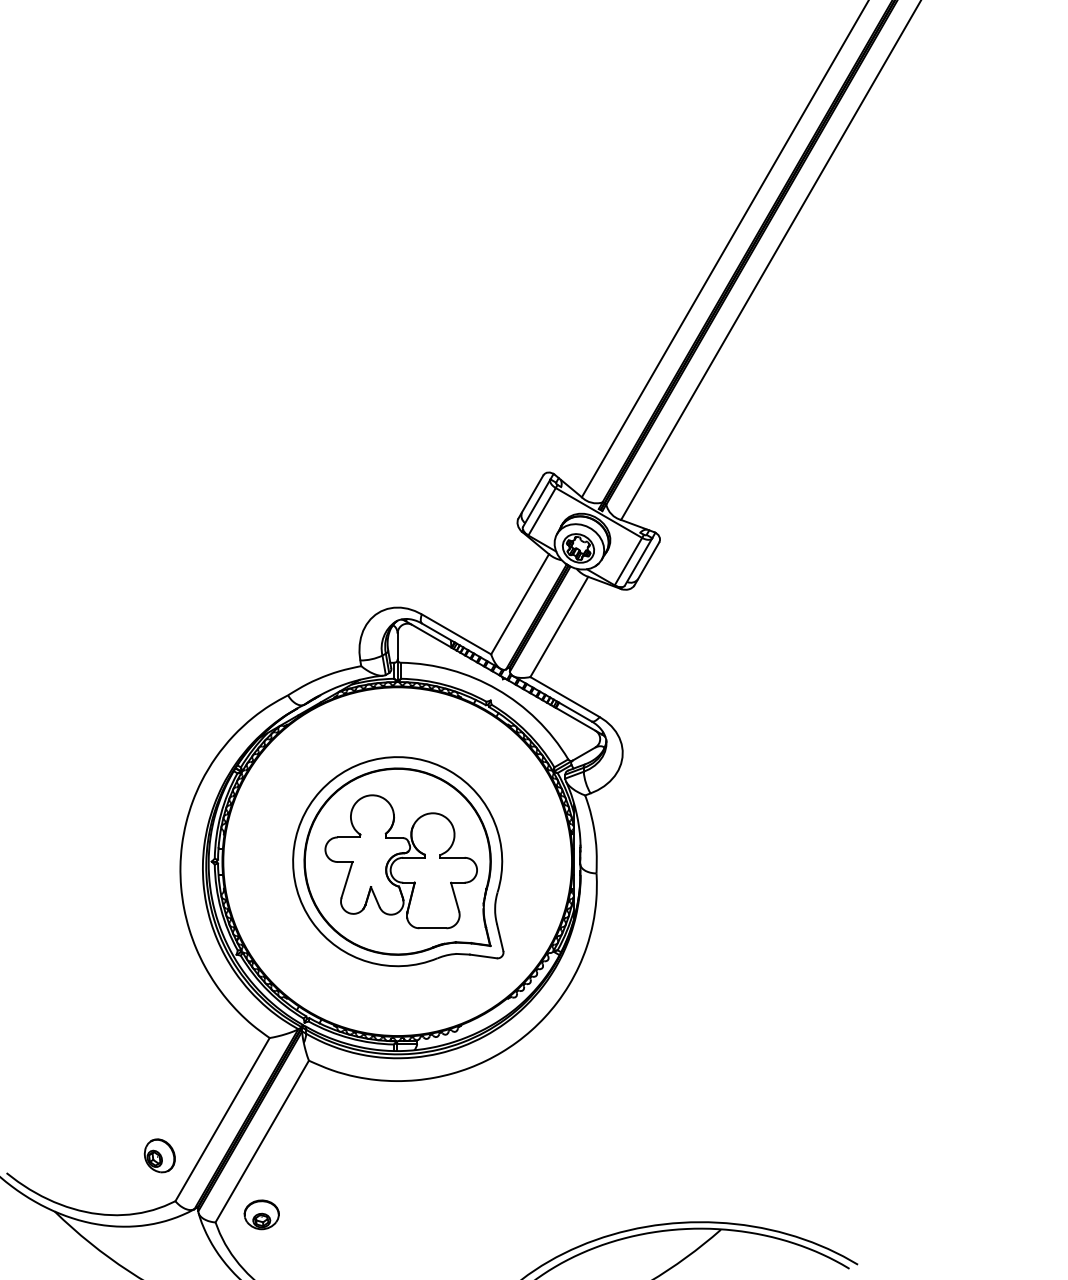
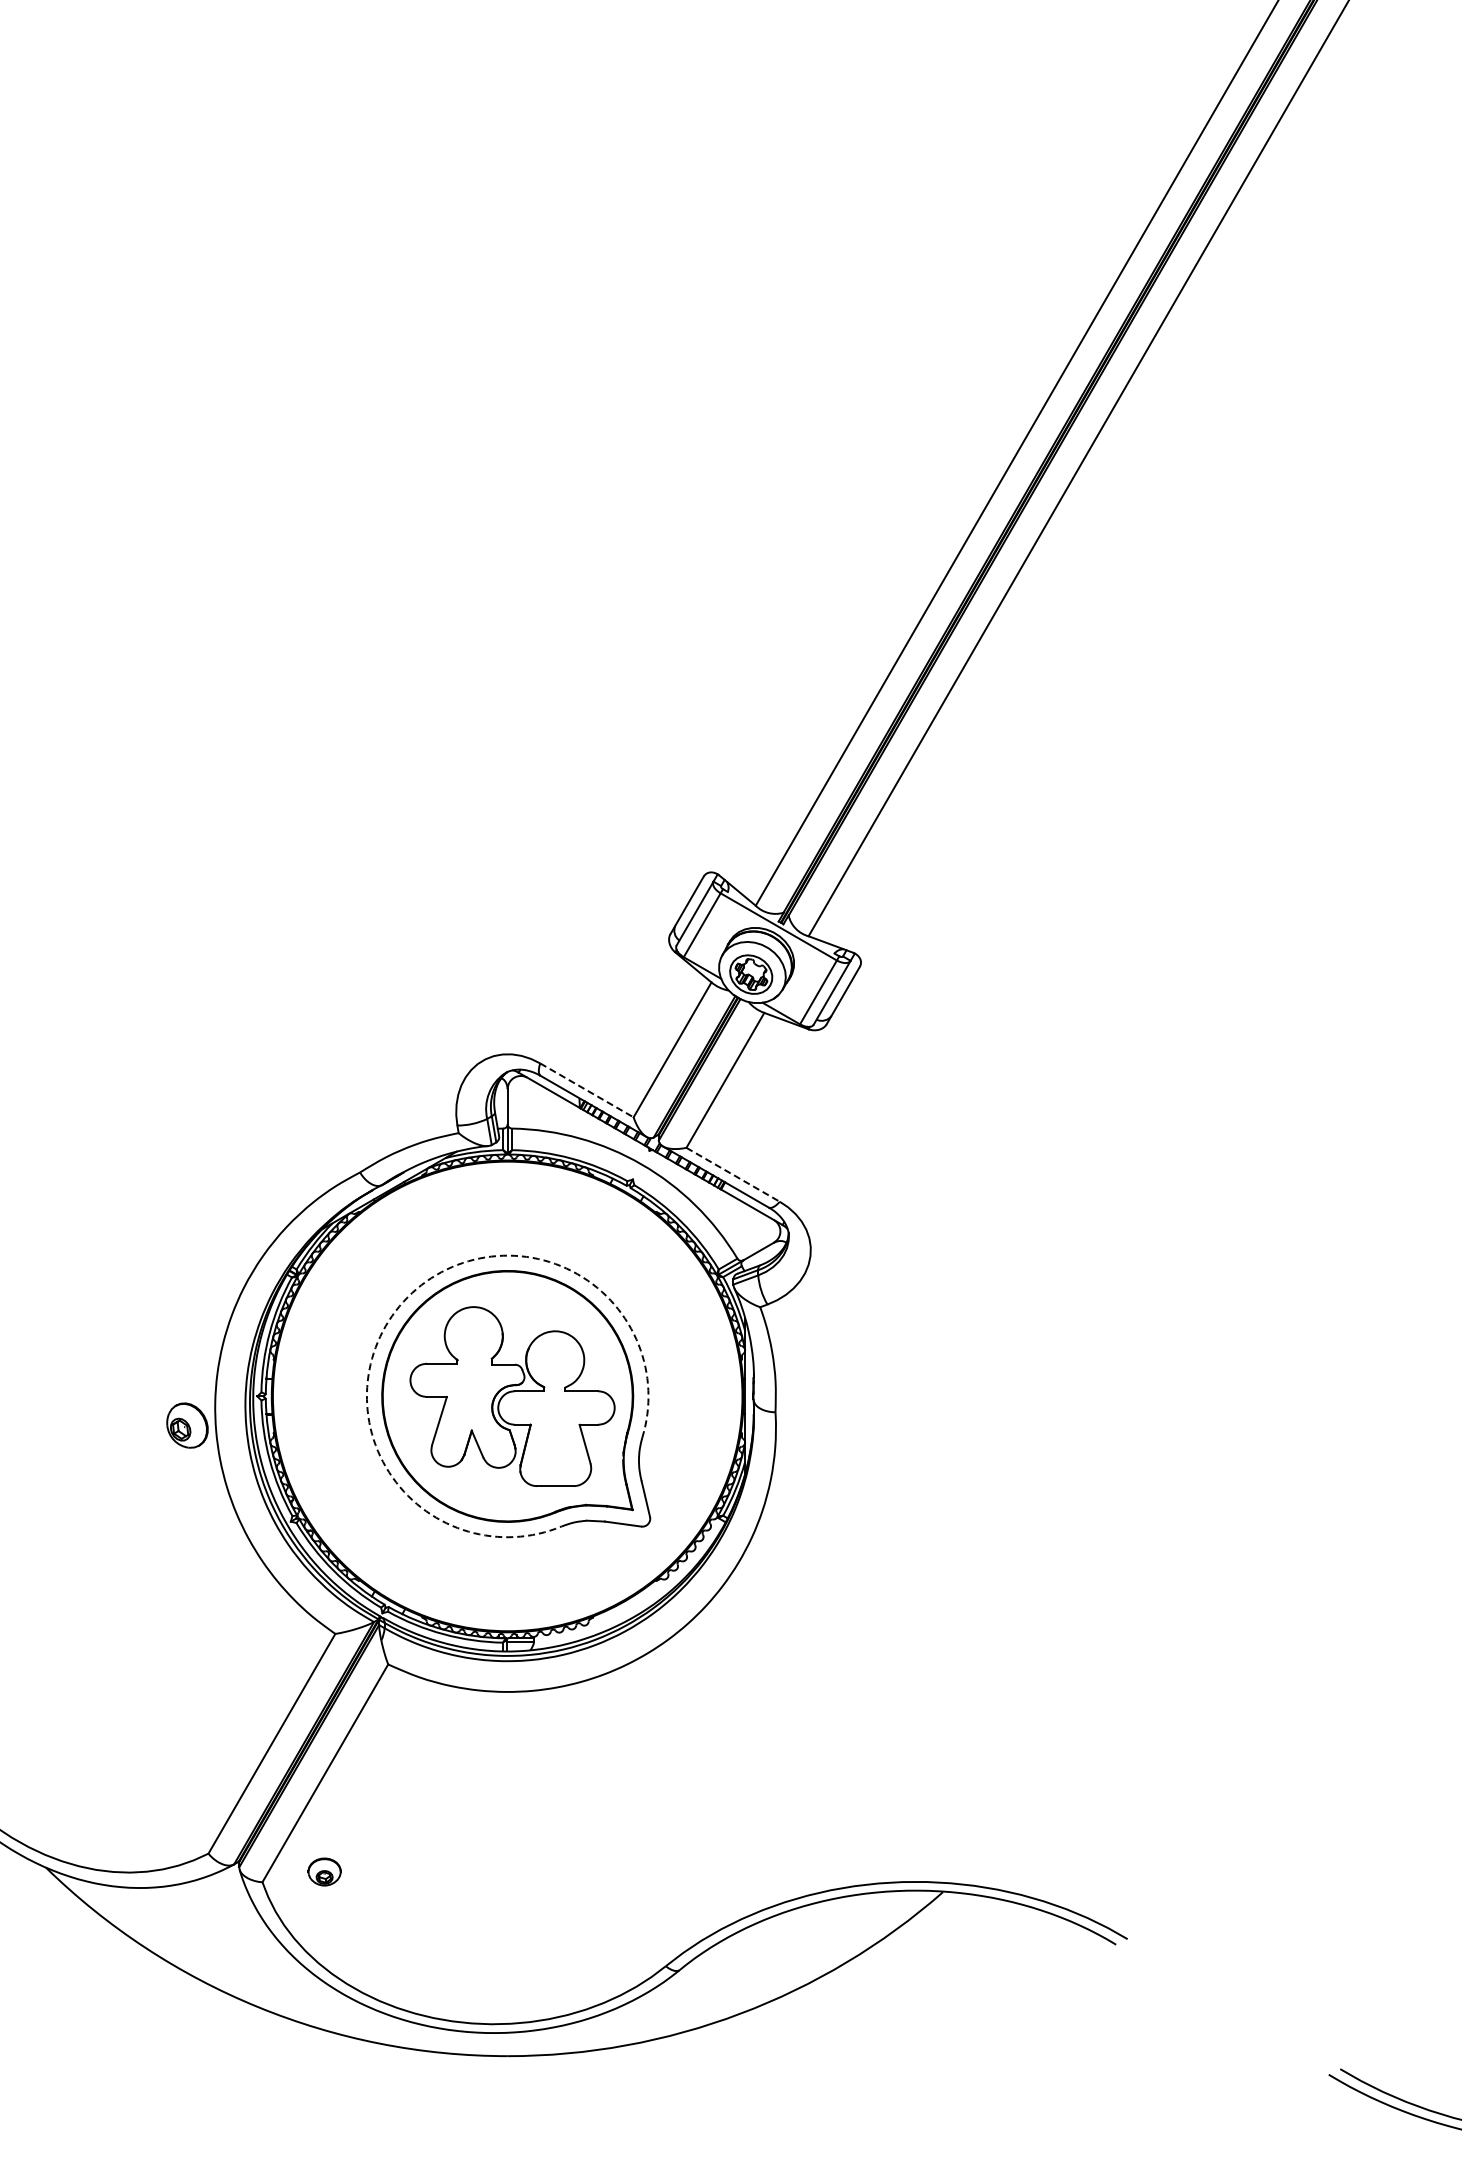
line: (456, 634) -> (586, 1090), solid -> dashed
line: (565, 696) -> (733, 1174), solid -> dashed
arc: (320, 791) -> (403, 1301), solid -> dashed
part: (159, 1155) -> (187, 1425), moved
part: (261, 1214) -> (324, 1871), size x0.7

